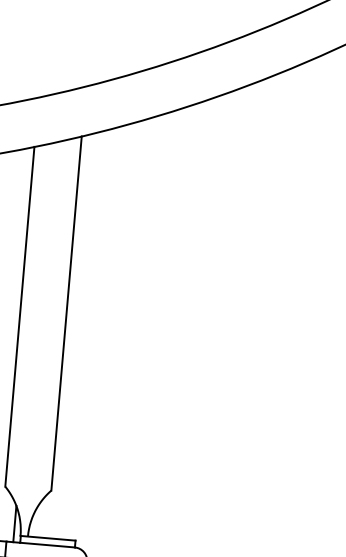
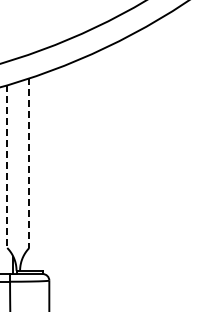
line: (66, 314) -> (29, 163), solid -> dashed
line: (20, 318) -> (7, 167), solid -> dashed

